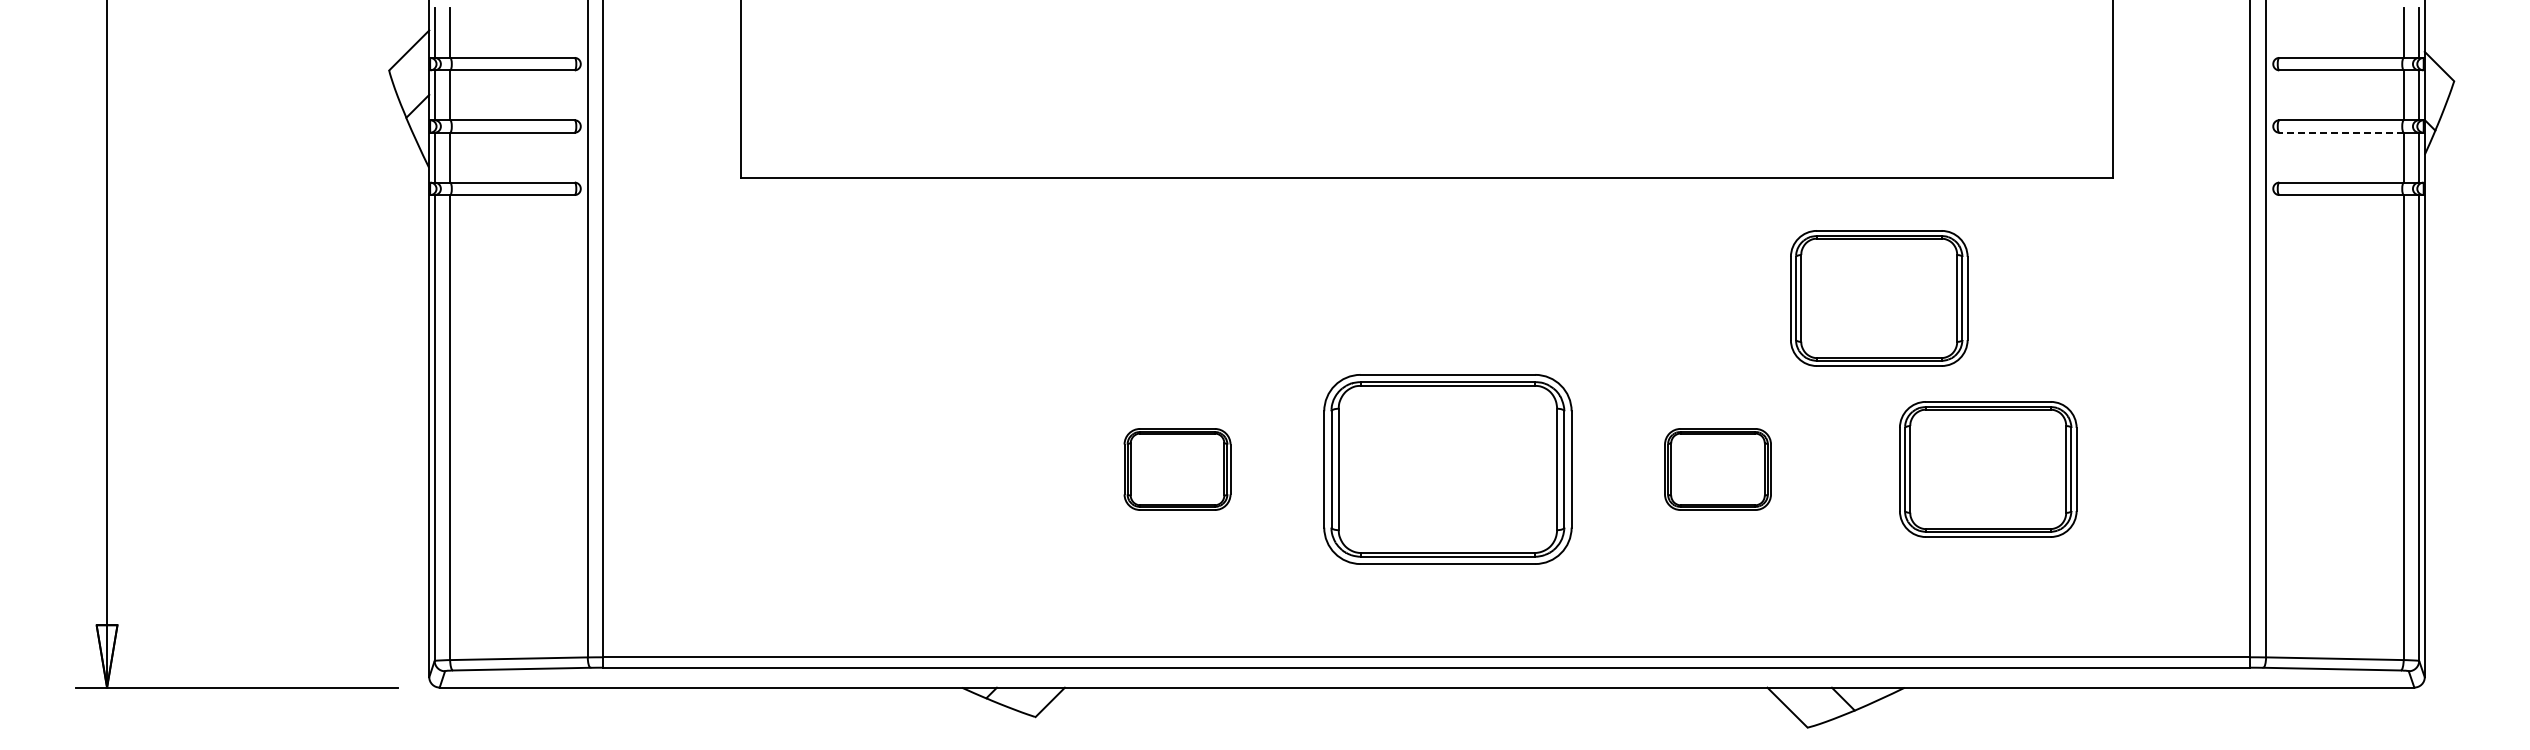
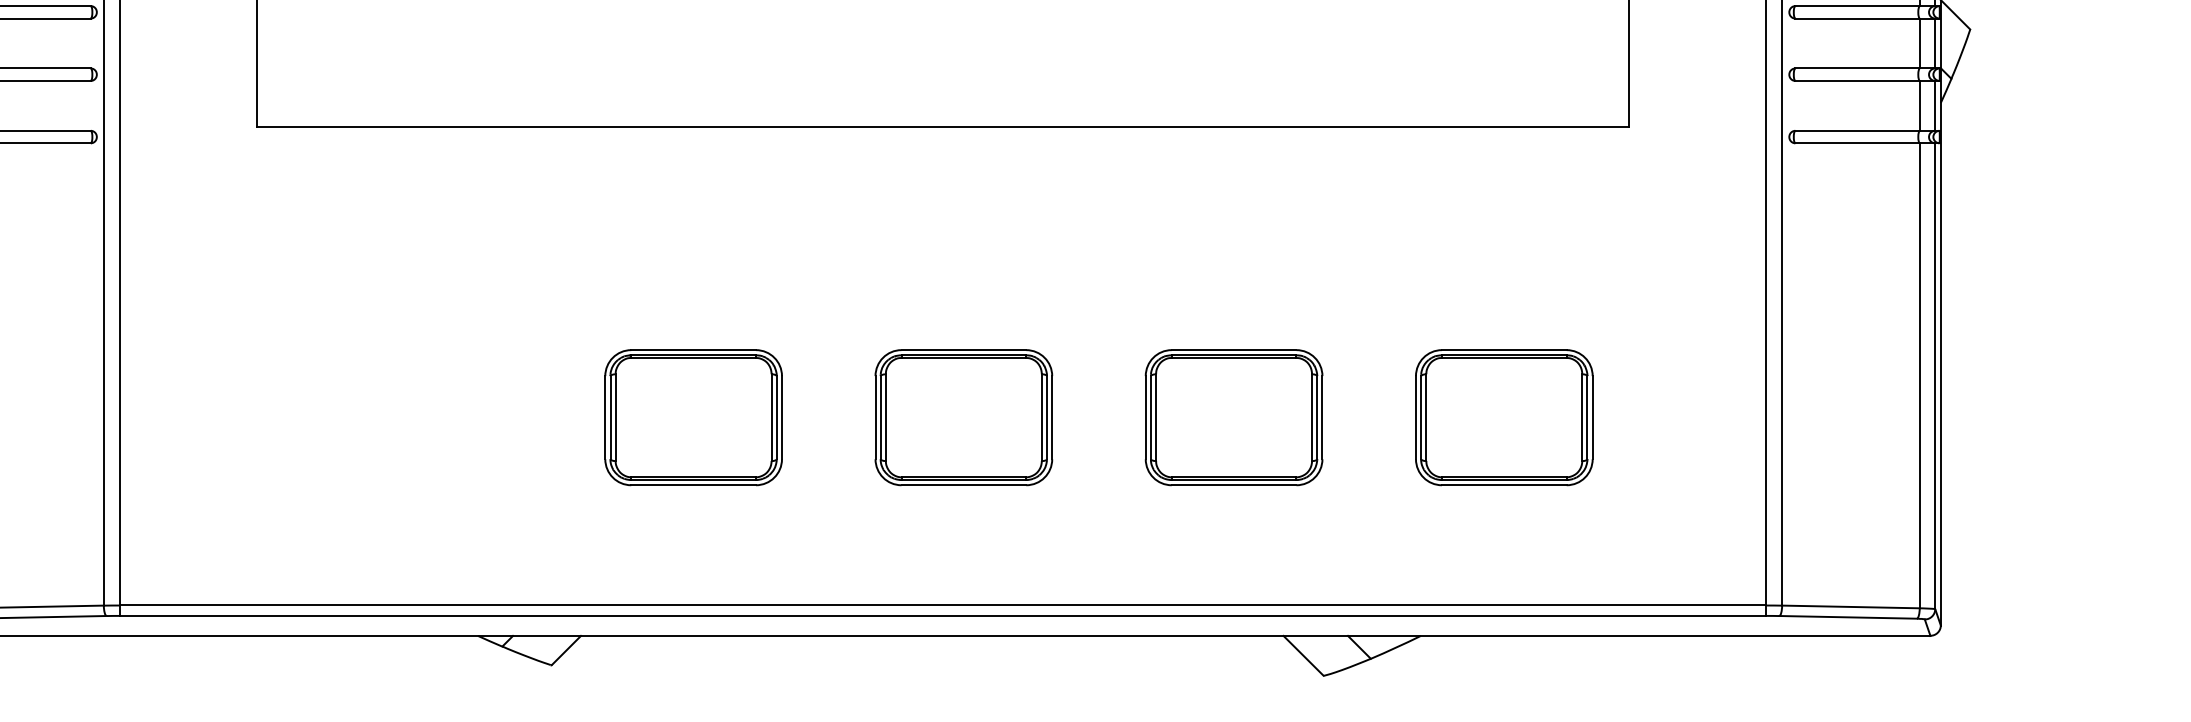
line: (2341, 132) -> (1857, 80), dashed -> solid
part: (1879, 298) -> (1395, 246), removed
part: (1177, 469) -> (693, 417), size x1.67
part: (1447, 469) -> (963, 417), size x0.71
part: (1717, 469) -> (1233, 417), size x1.67

